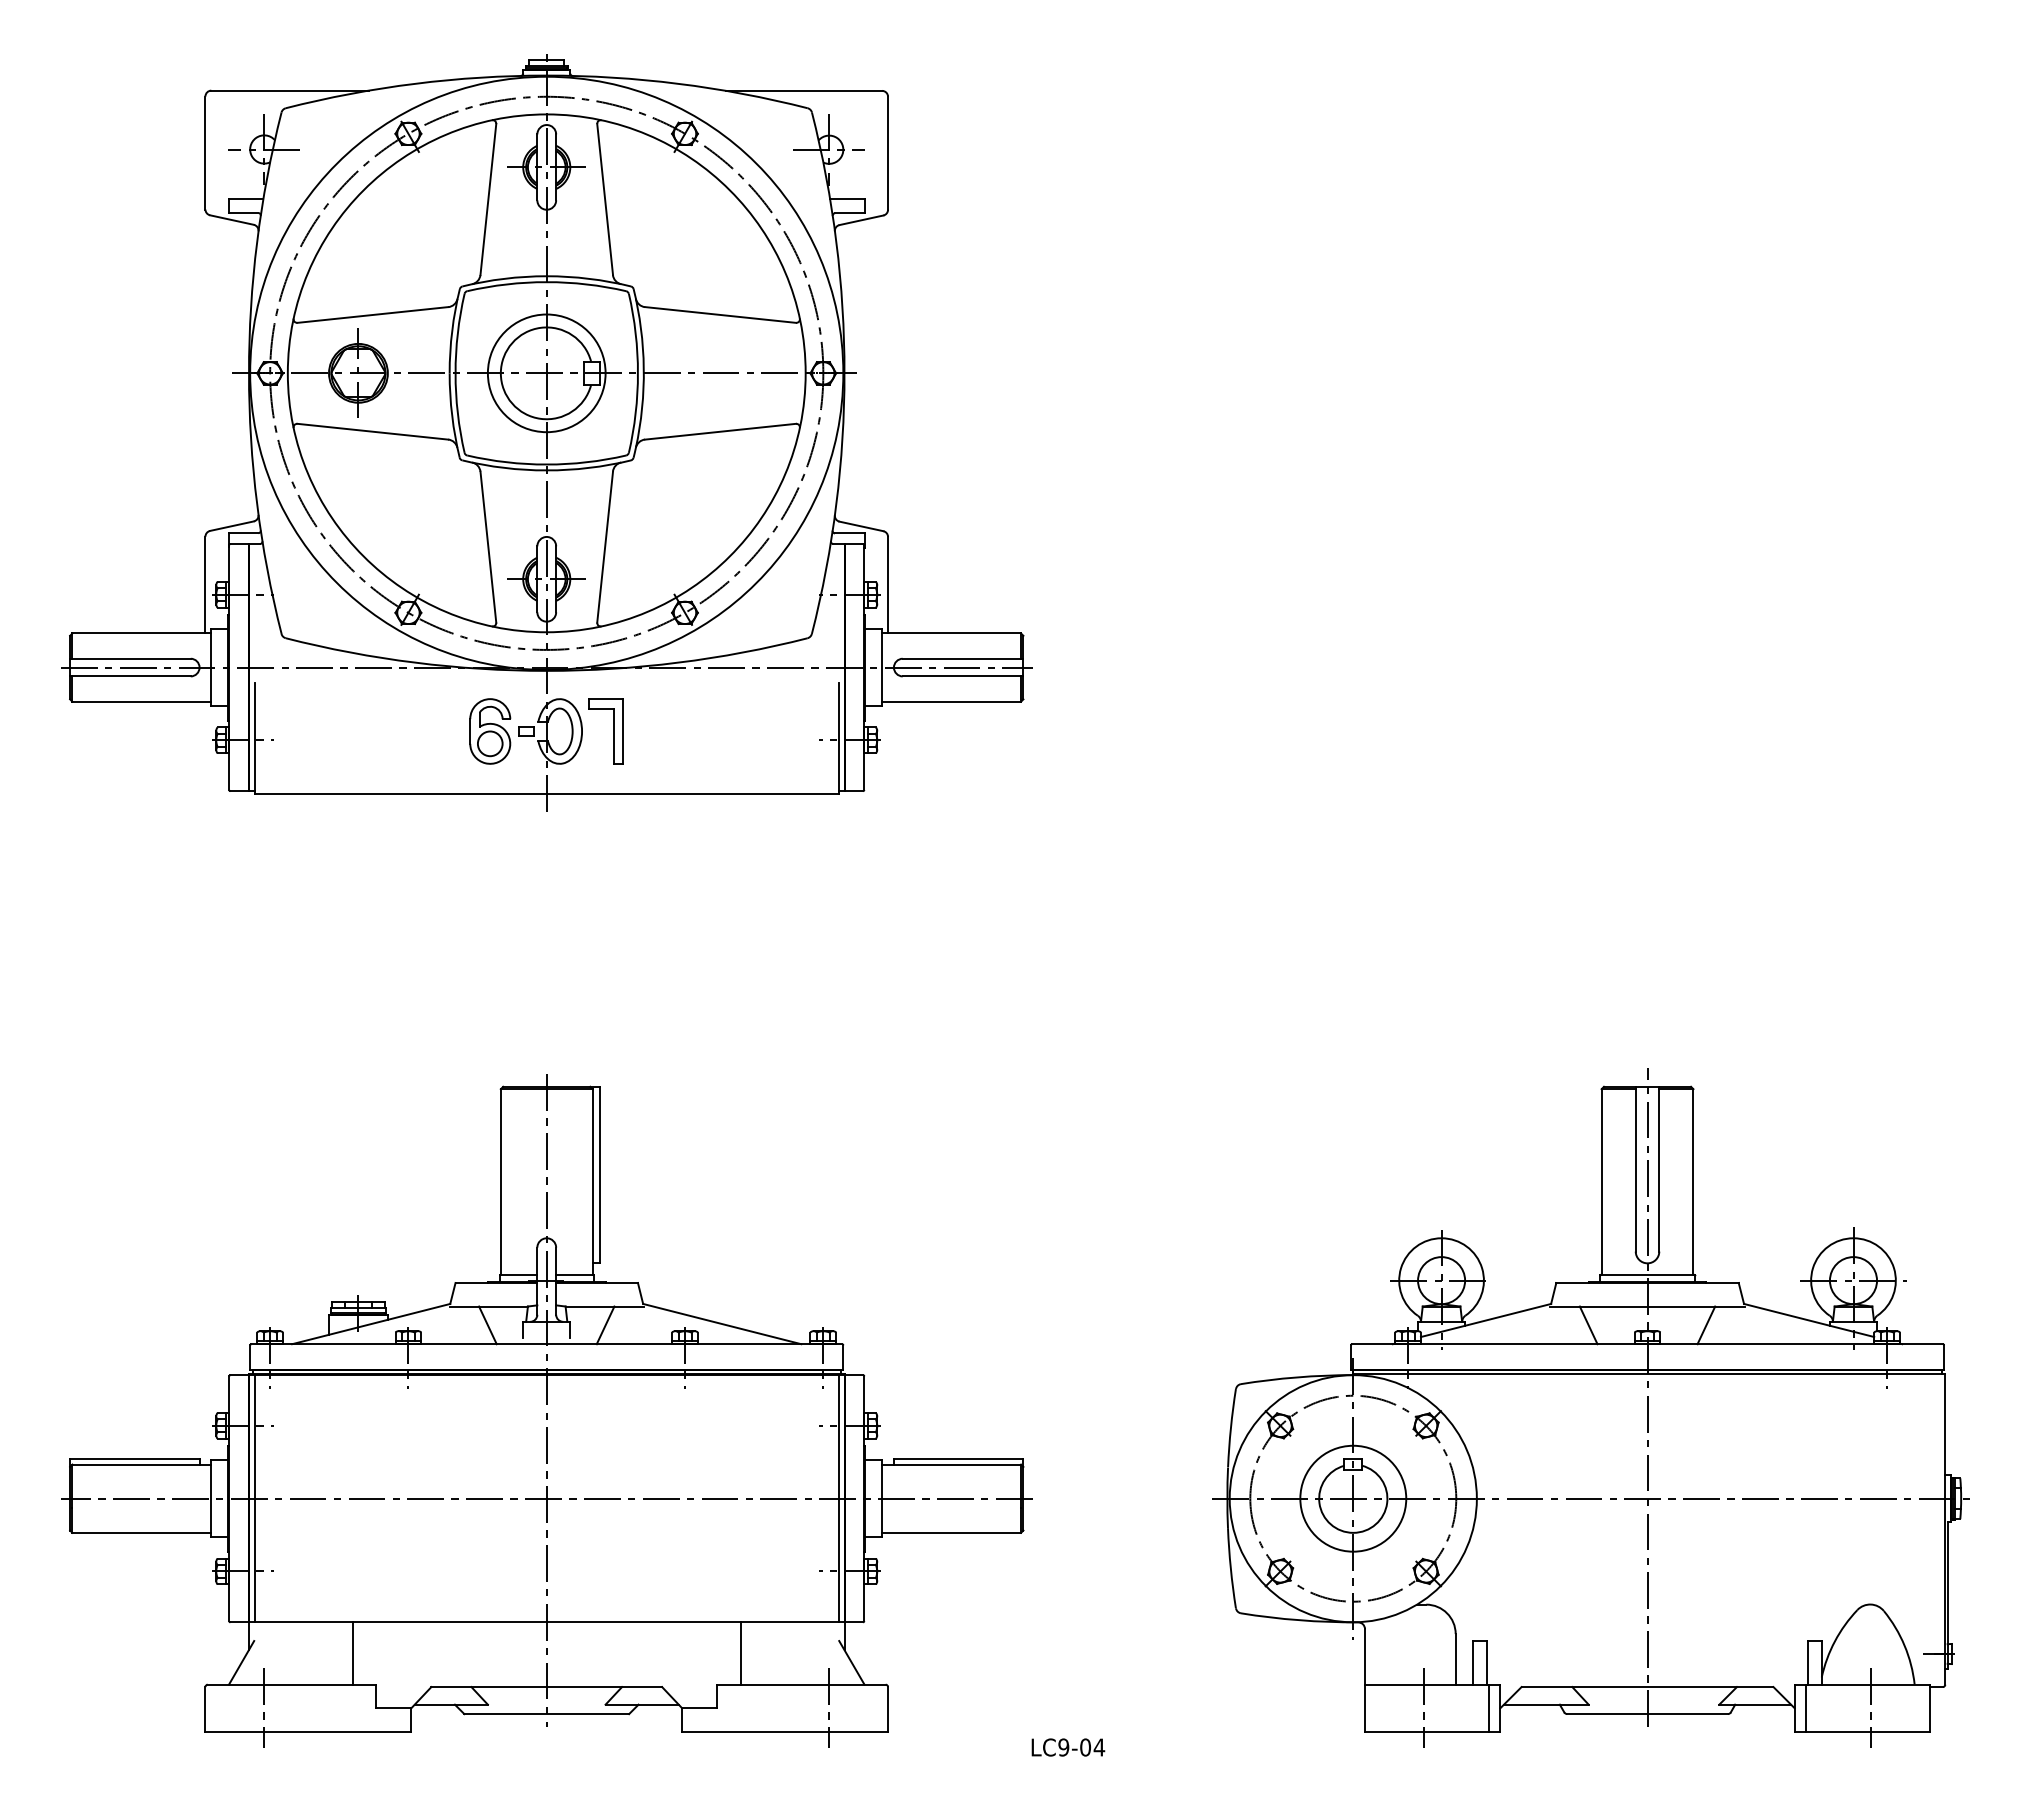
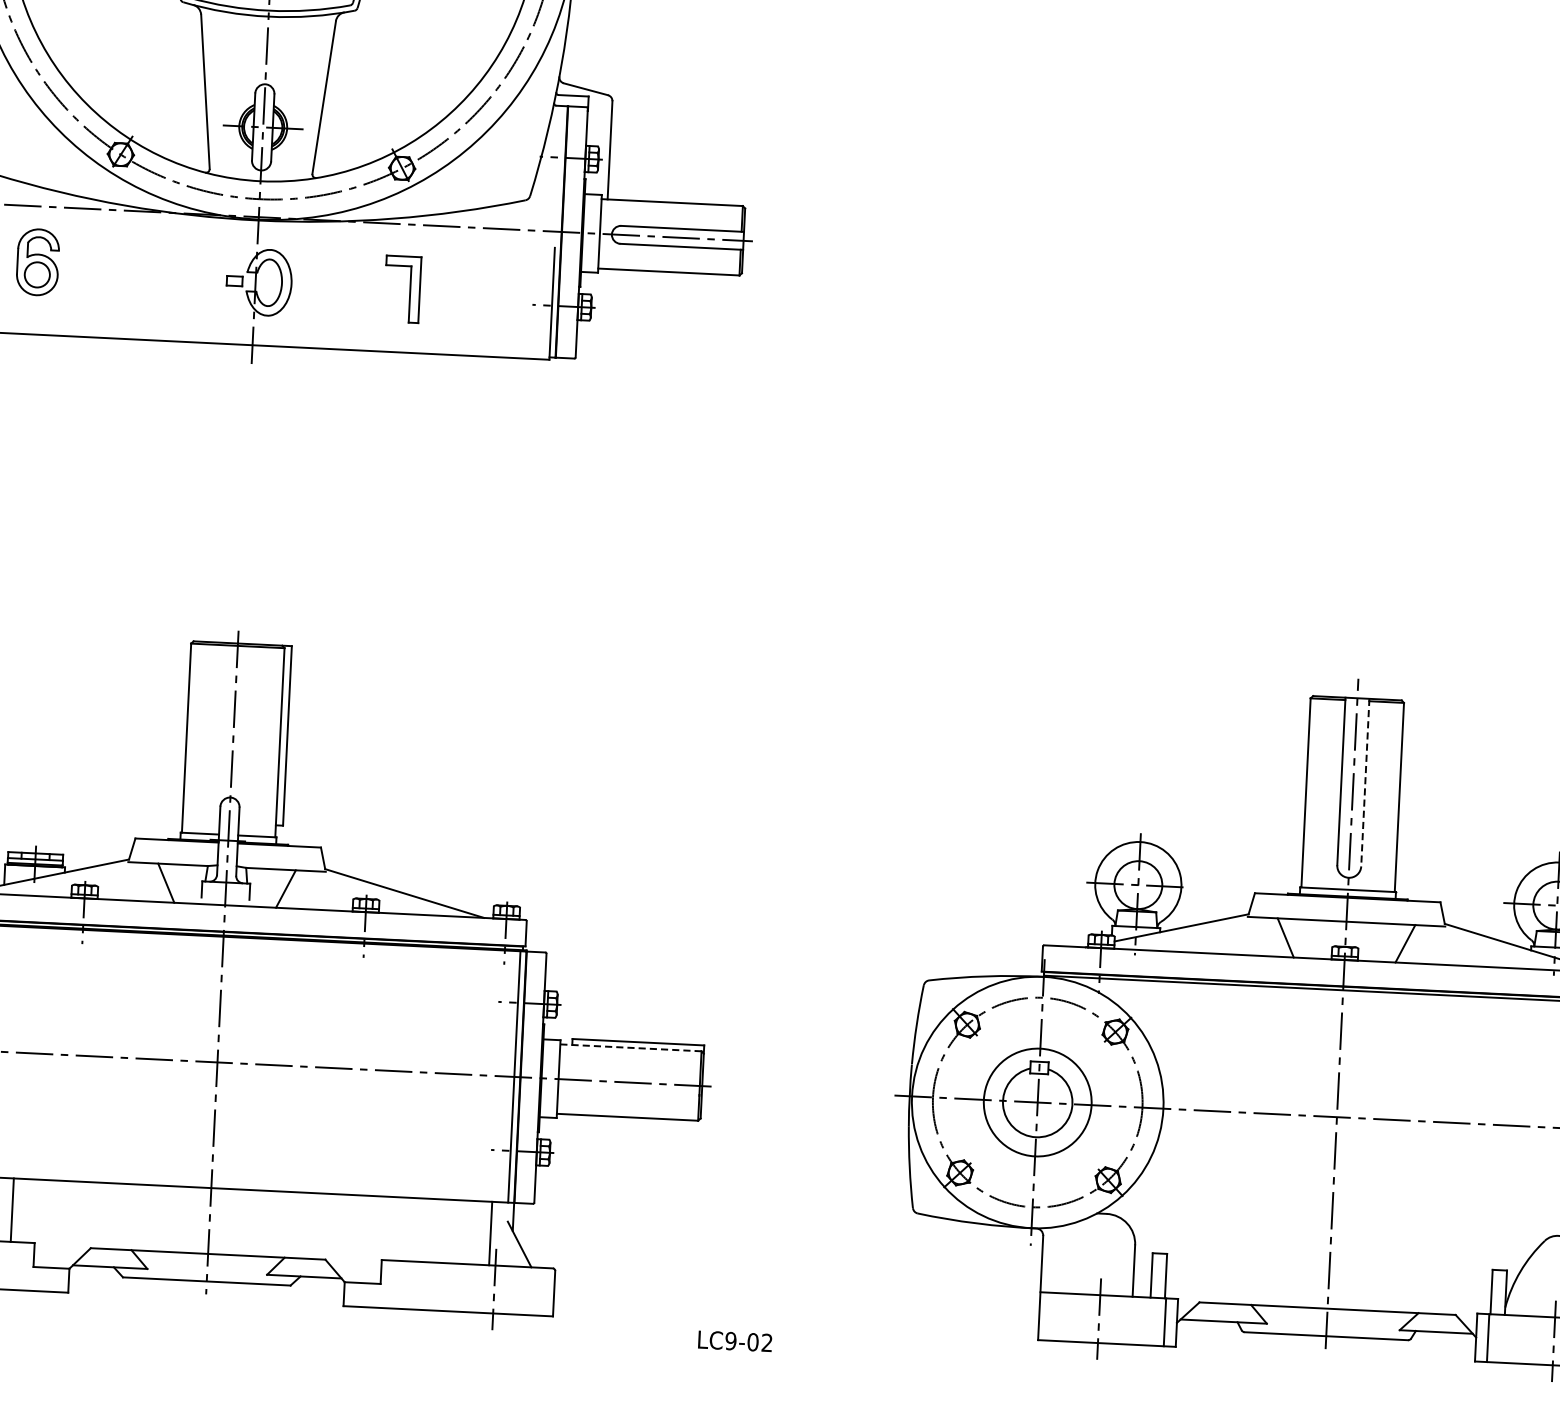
part: (490, 731) -> (38, 262), moved
part: (613, 731) -> (409, 289), moved
line: (1659, 1169) -> (1365, 782), solid -> dashed
line: (952, 1464) -> (631, 1047), solid -> dashed
line: (740, 1653) -> (490, 1233), moved
text: (1099, 1747) -> (767, 1342), LC9-04 -> LC9-02

